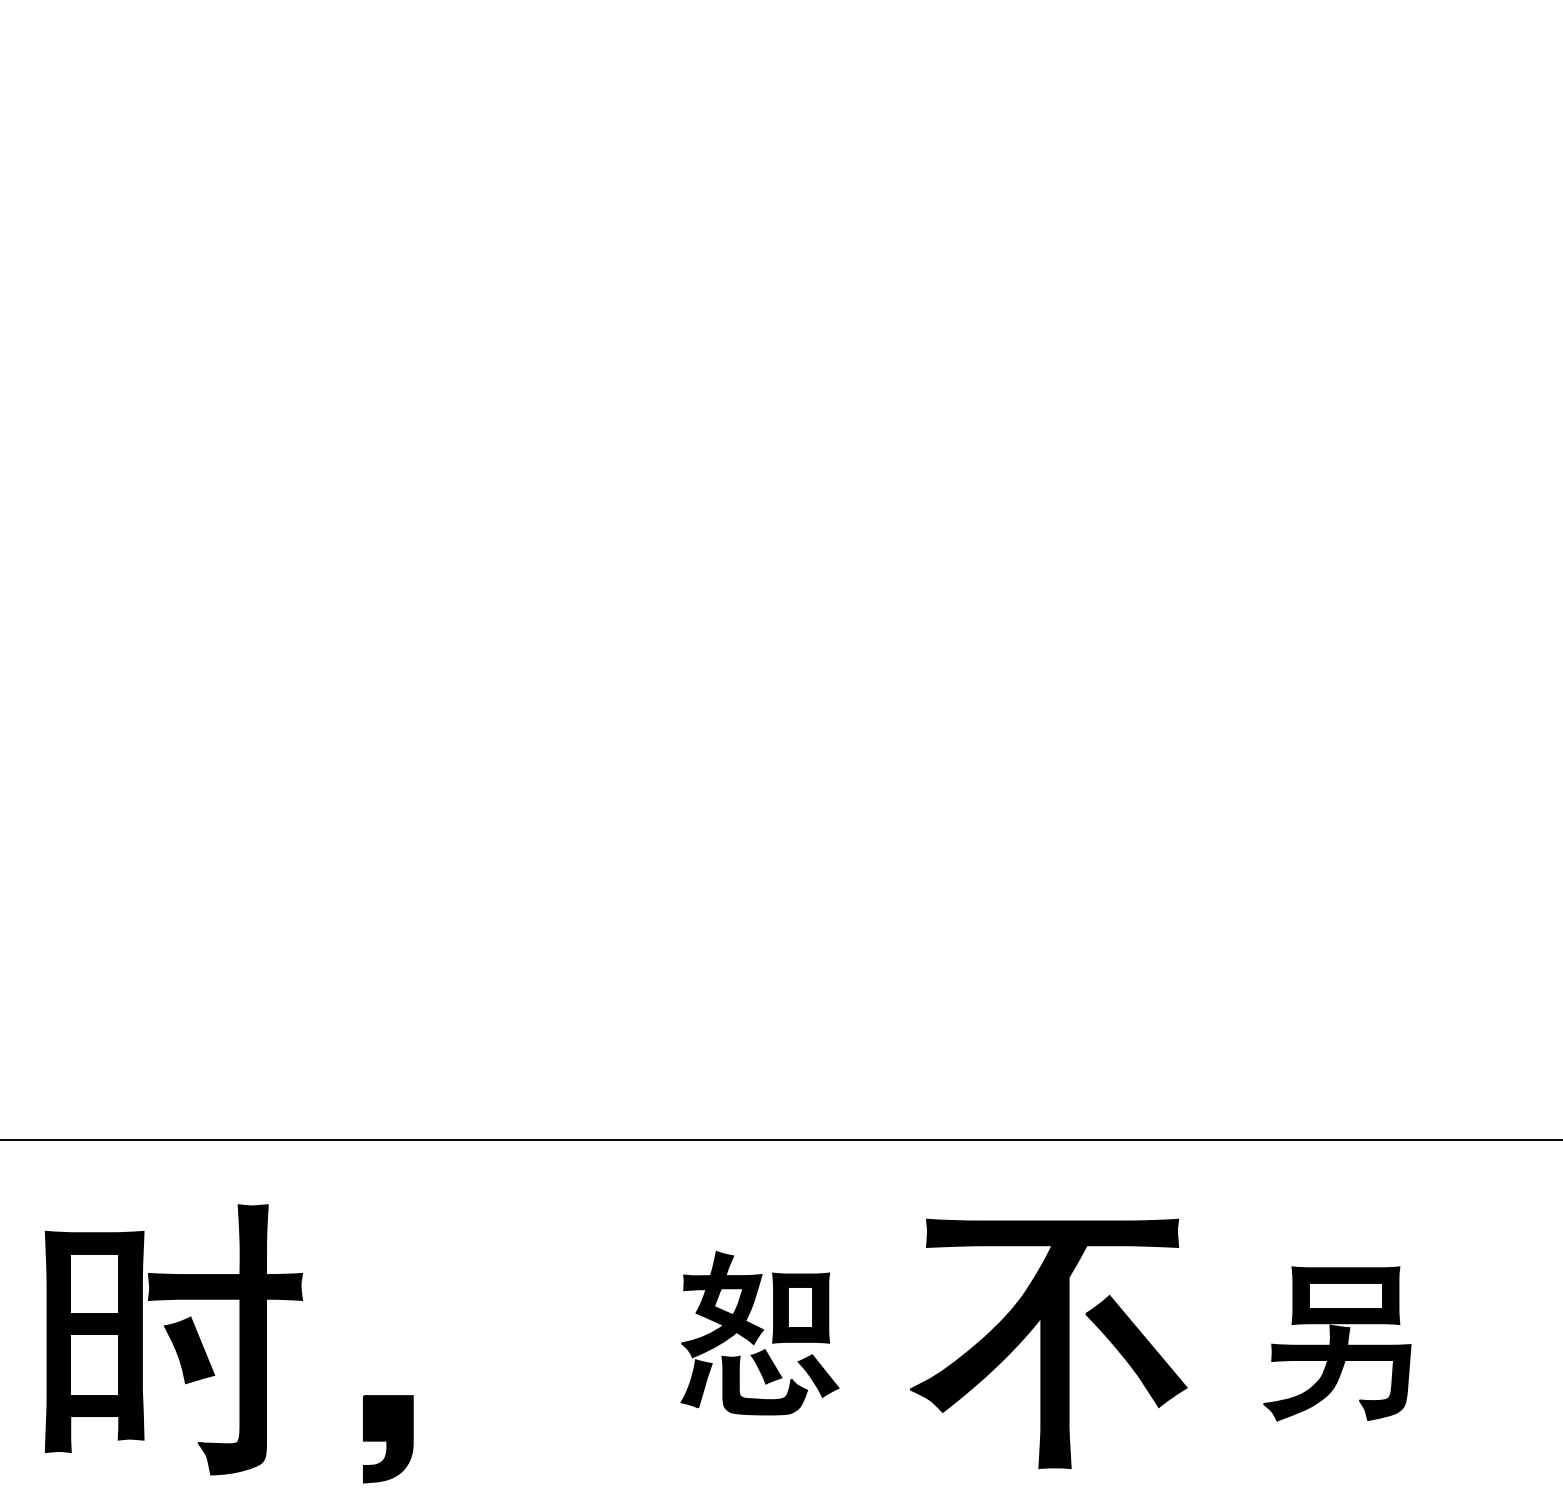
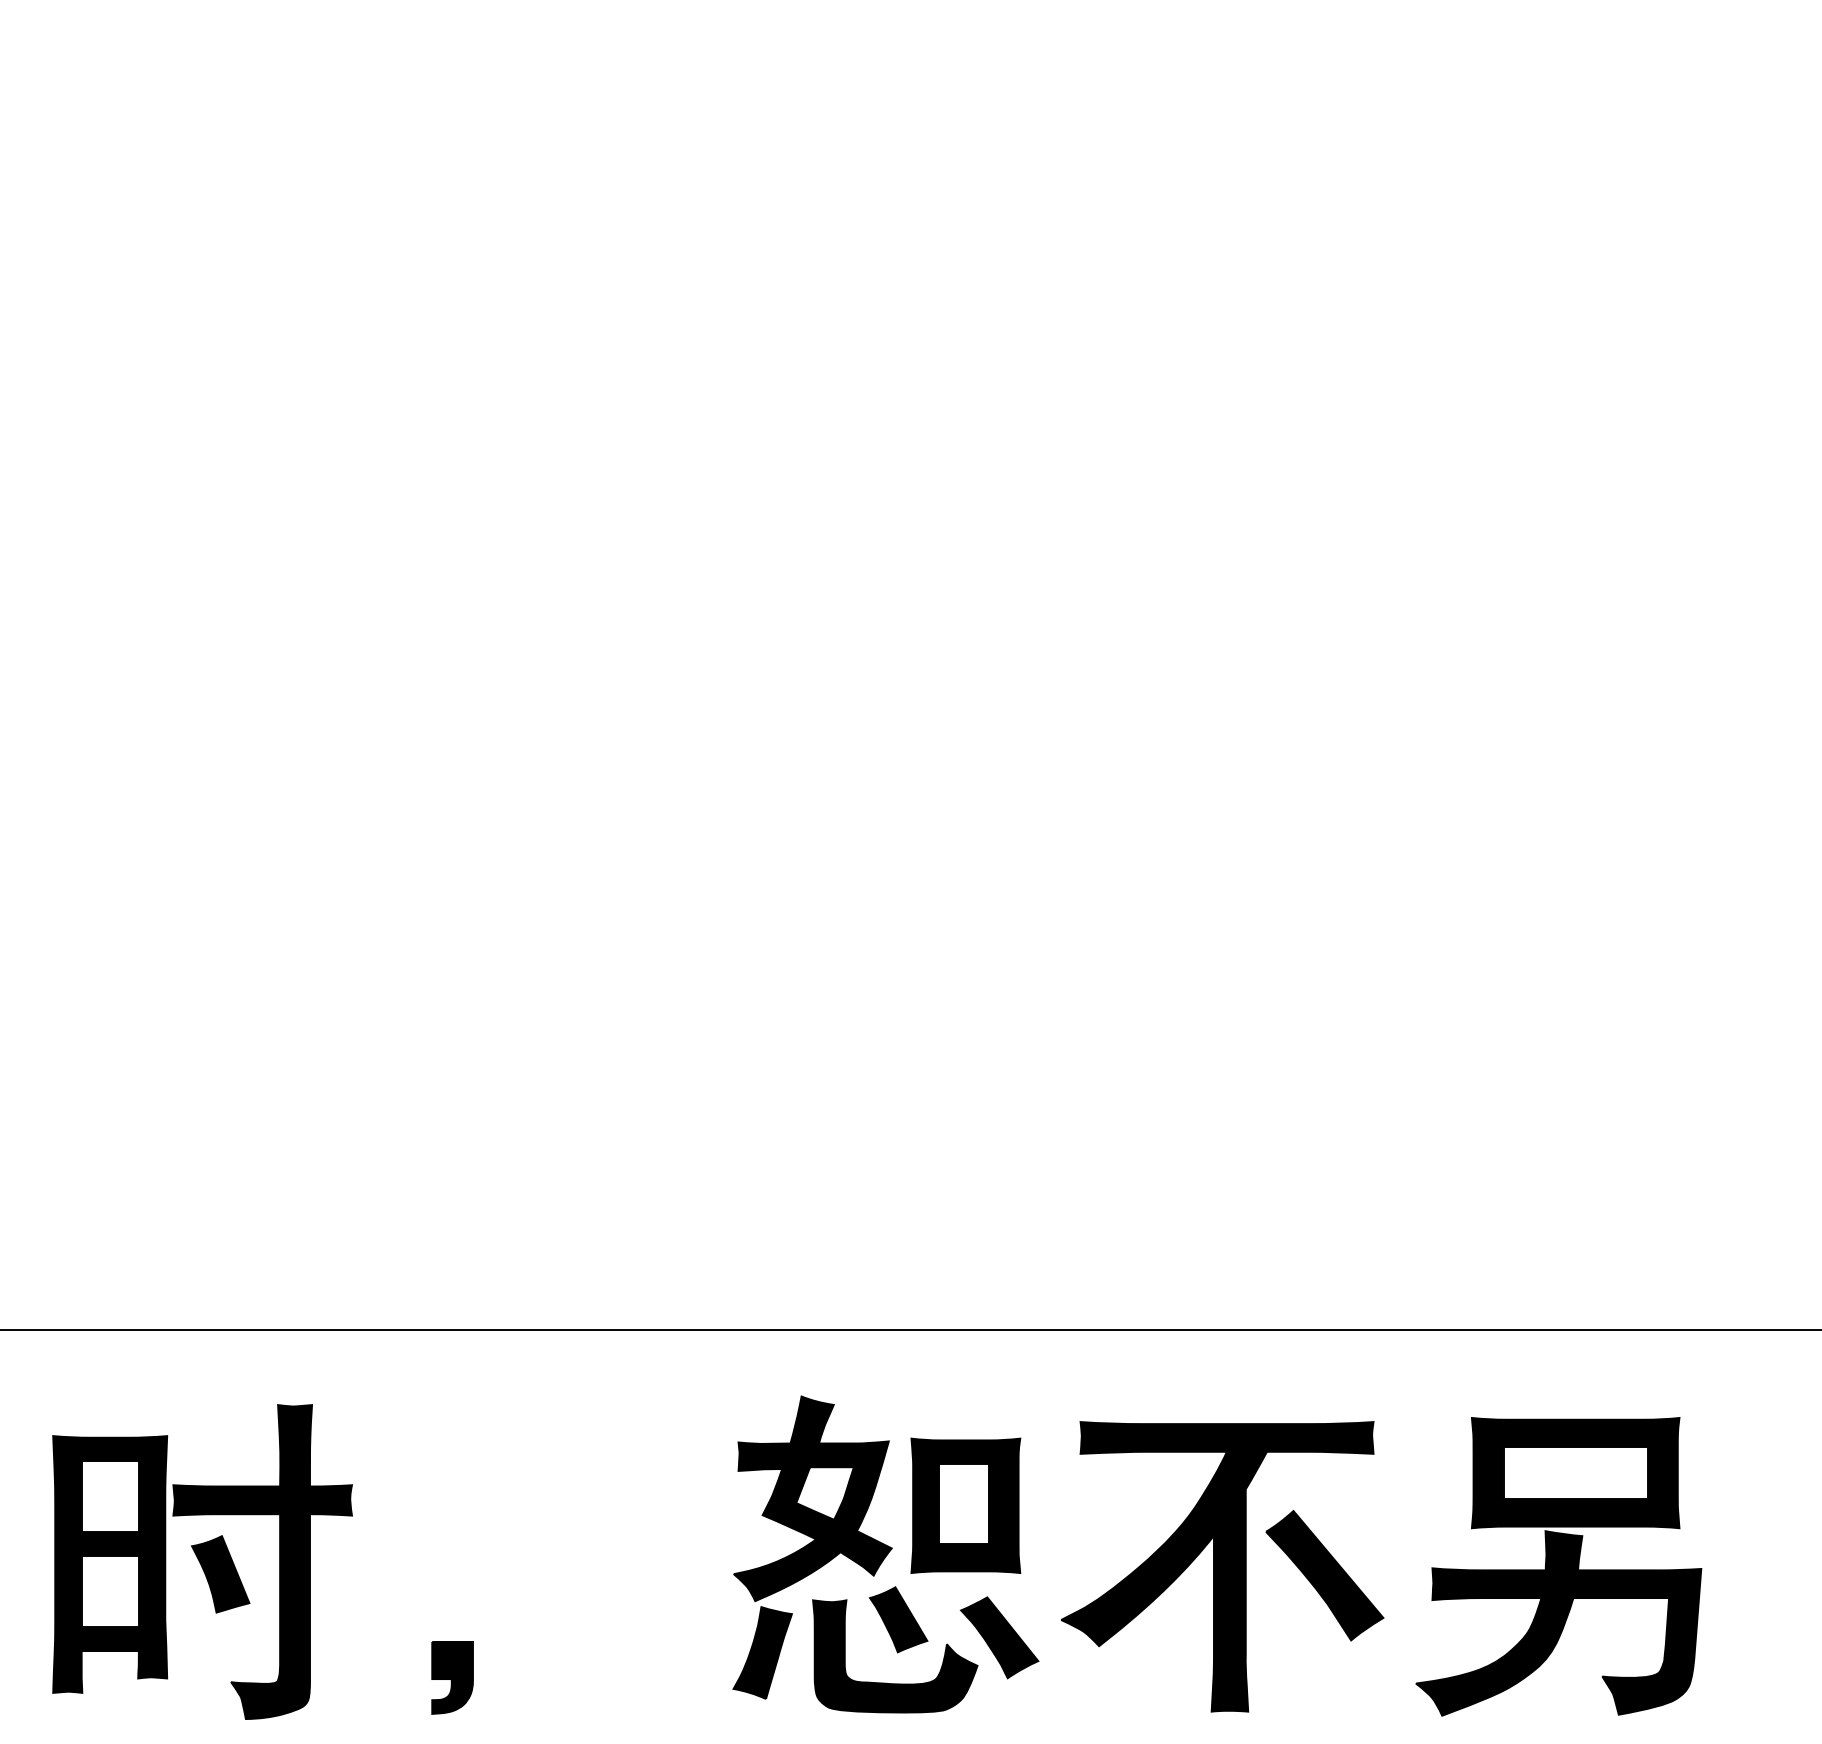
part: (759, 1332) -> (885, 1553), size x1.67
part: (1337, 1343) -> (1559, 1566), size x1.67
part: (388, 1438) -> (452, 1677), size x0.71

